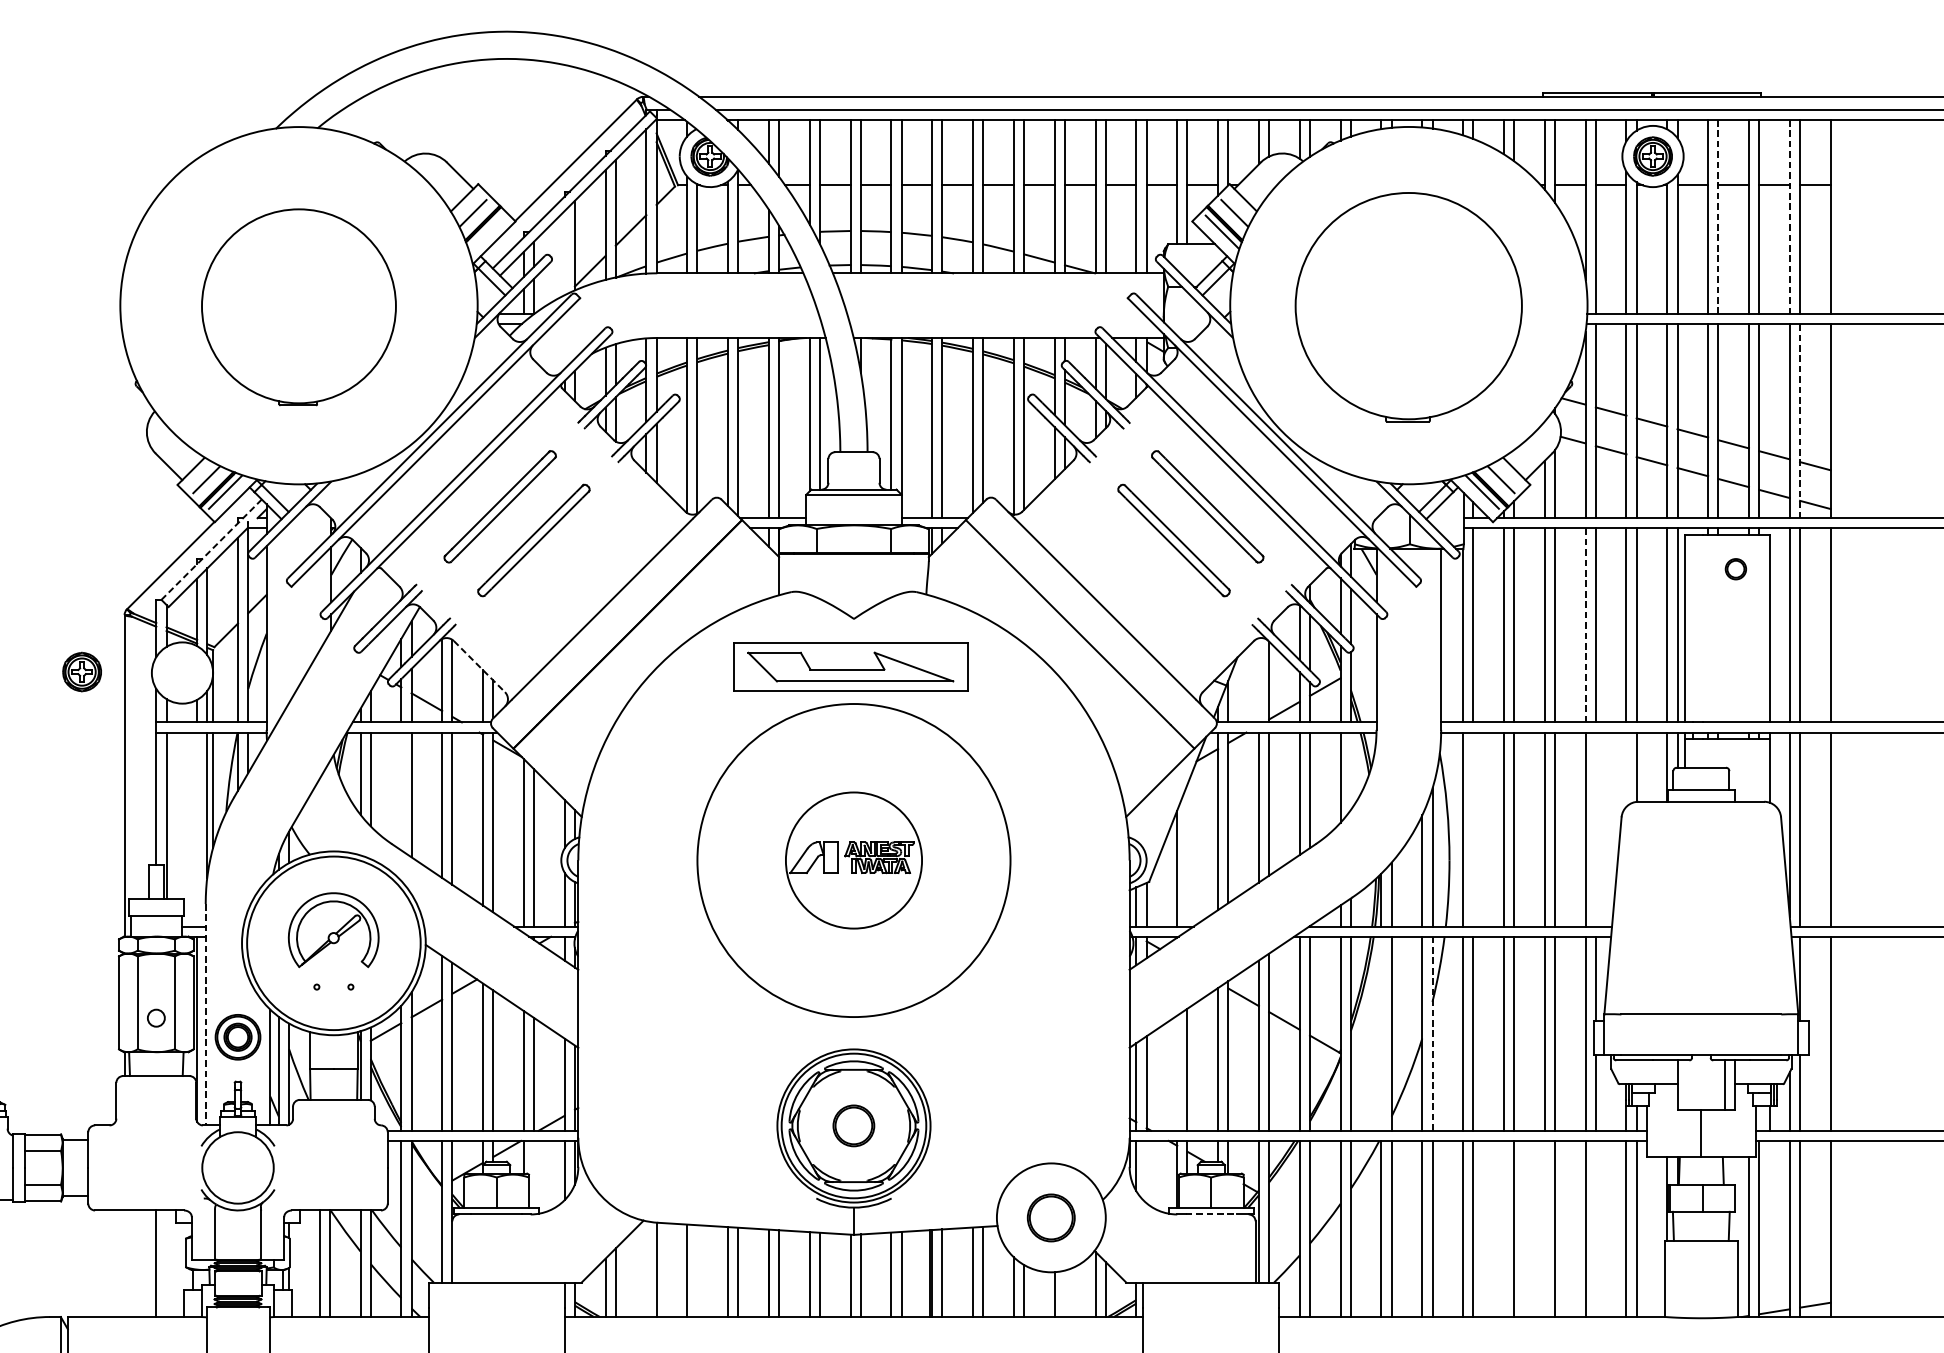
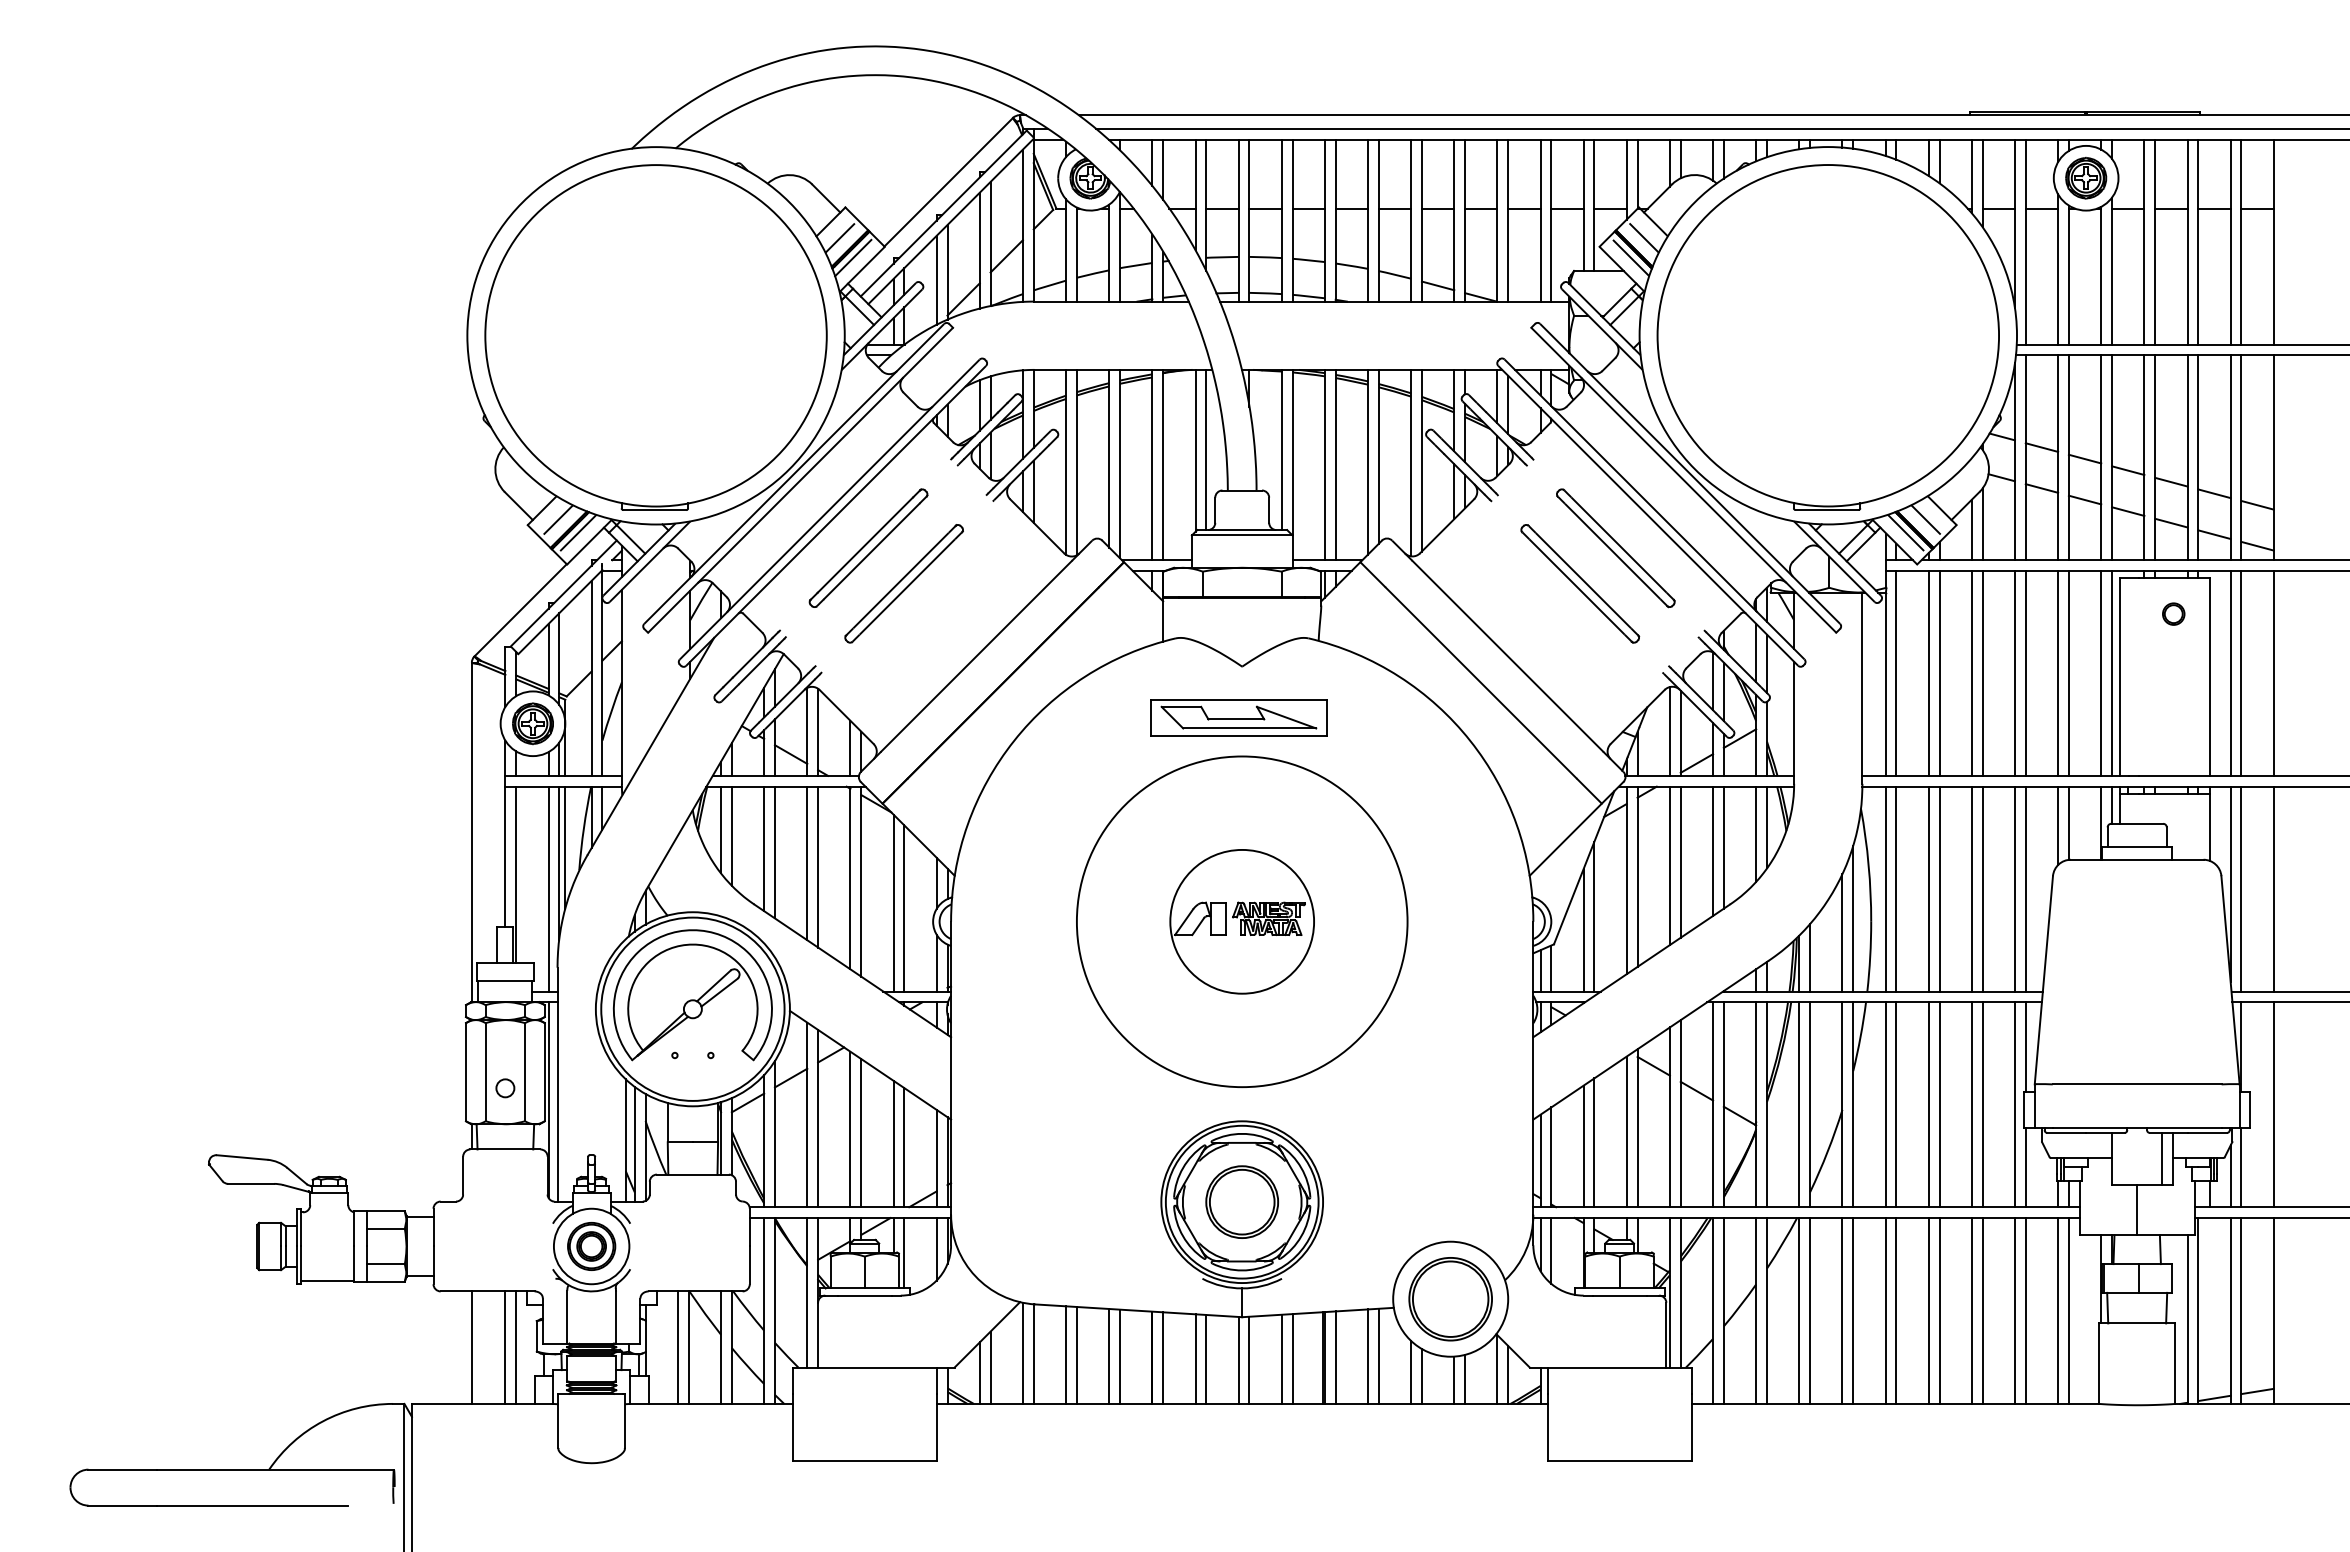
line: (1718, 216) -> (2155, 241), dashed -> solid
line: (1789, 217) -> (2230, 242), dashed -> solid
line: (485, 231) -> (853, 257), added
line: (564, 252) -> (936, 279), added
part: (298, 307) -> (655, 337), size x1.67
part: (1408, 307) -> (1827, 337), size x1.43
line: (1800, 420) -> (2241, 457), dashed -> solid
line: (211, 549) -> (563, 593), dashed -> solid
line: (1585, 625) -> (2014, 673), dashed -> solid
line: (479, 667) -> (846, 717), dashed -> solid
part: (850, 667) -> (1238, 717), size x0.71
part: (81, 671) -> (532, 723), moved
line: (1258, 680) -> (1669, 731), added
line: (1626, 769) -> (2058, 825), added
line: (1350, 771) -> (1766, 827), added
line: (401, 791) -> (764, 848), added
line: (197, 828) -> (548, 888), added
line: (1473, 828) -> (1896, 888), added
line: (1595, 828) -> (2025, 888), added
line: (1187, 855) -> (1594, 916), added
part: (333, 930) -> (692, 995), size x1.67
line: (205, 1014) -> (557, 1084), dashed -> solid
line: (1381, 1033) -> (1799, 1104), added
line: (1432, 1033) -> (1853, 1104), dashed -> solid
part: (237, 1037) -> (591, 1246), moved
line: (1177, 1073) -> (1583, 1146), added
part: (853, 1125) -> (1241, 1201), size x1.67
line: (1146, 1171) -> (1551, 1250), added
line: (534, 1173) -> (904, 1252), added
line: (1211, 1214) -> (1619, 1295), dashed -> solid
part: (1051, 1218) -> (1450, 1299), size x1.67
line: (1503, 1228) -> (1928, 1310), added
line: (1544, 1228) -> (1971, 1310), added
line: (1595, 1228) -> (2025, 1310), added
line: (124, 1263) -> (471, 1347), added
line: (166, 1263) -> (516, 1347), added
line: (645, 1268) -> (1022, 1352), added
line: (697, 1270) -> (1076, 1354), added
line: (1065, 1292) -> (1465, 1378), added

